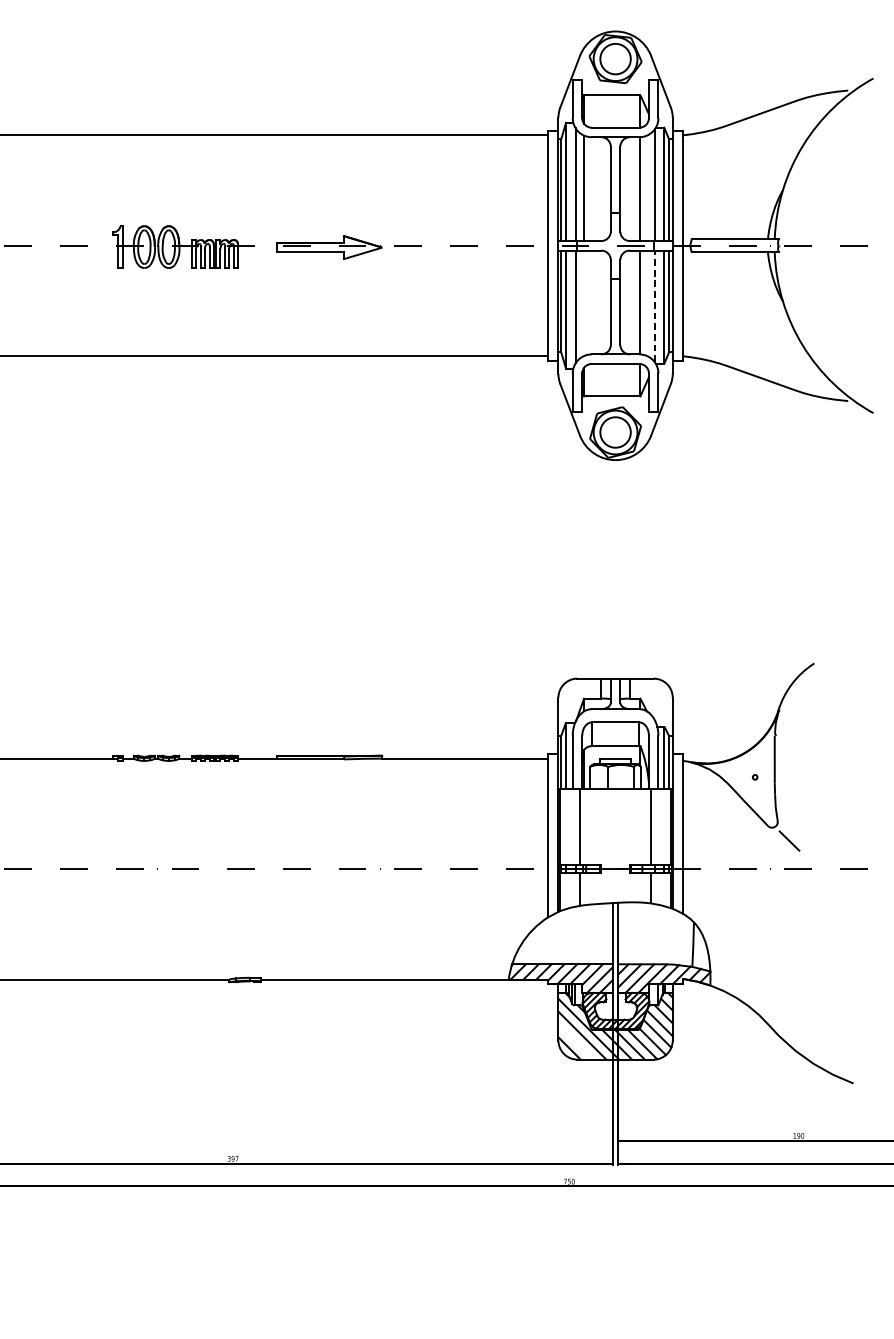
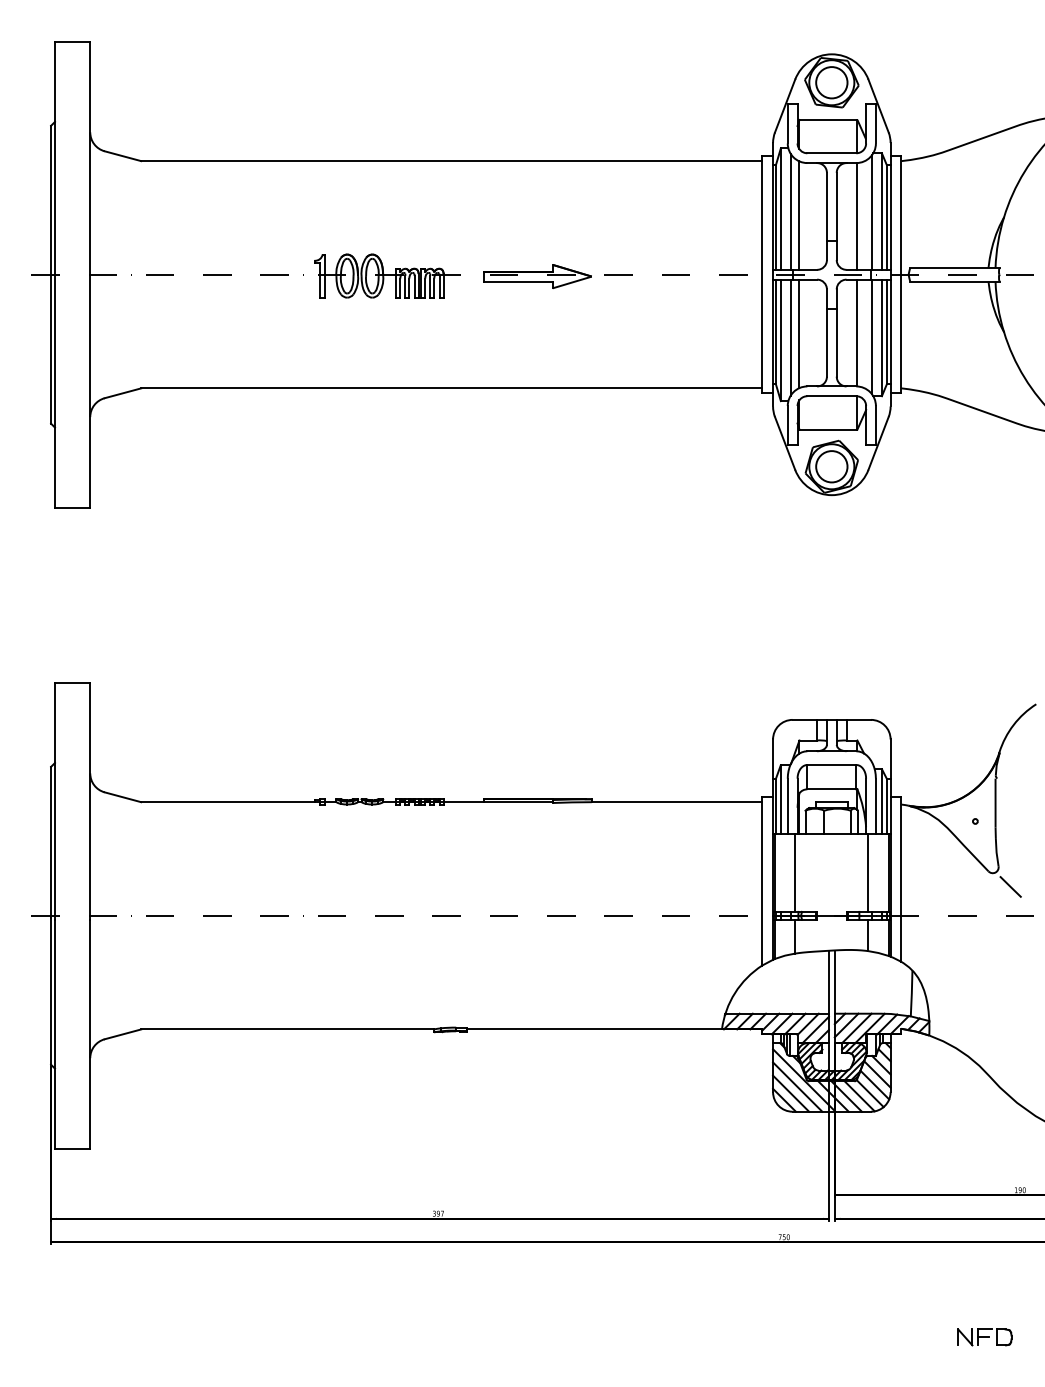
line: (584, 302) -> (799, 333), added
line: (655, 305) -> (872, 336), dashed -> solid
line: (576, 1041) -> (791, 1093), added
part: (764, 1279) -> (984, 1337), added

